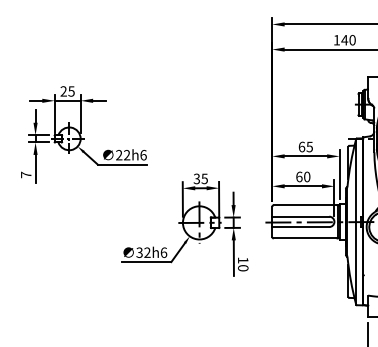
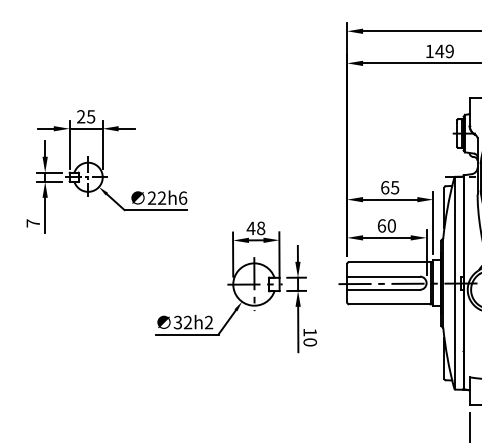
text: (352, 40) -> (449, 51), 140 -> 149
text: (200, 178) -> (255, 227), 35 -> 48
text: (163, 252) -> (208, 322), 32h6 -> 32h2

